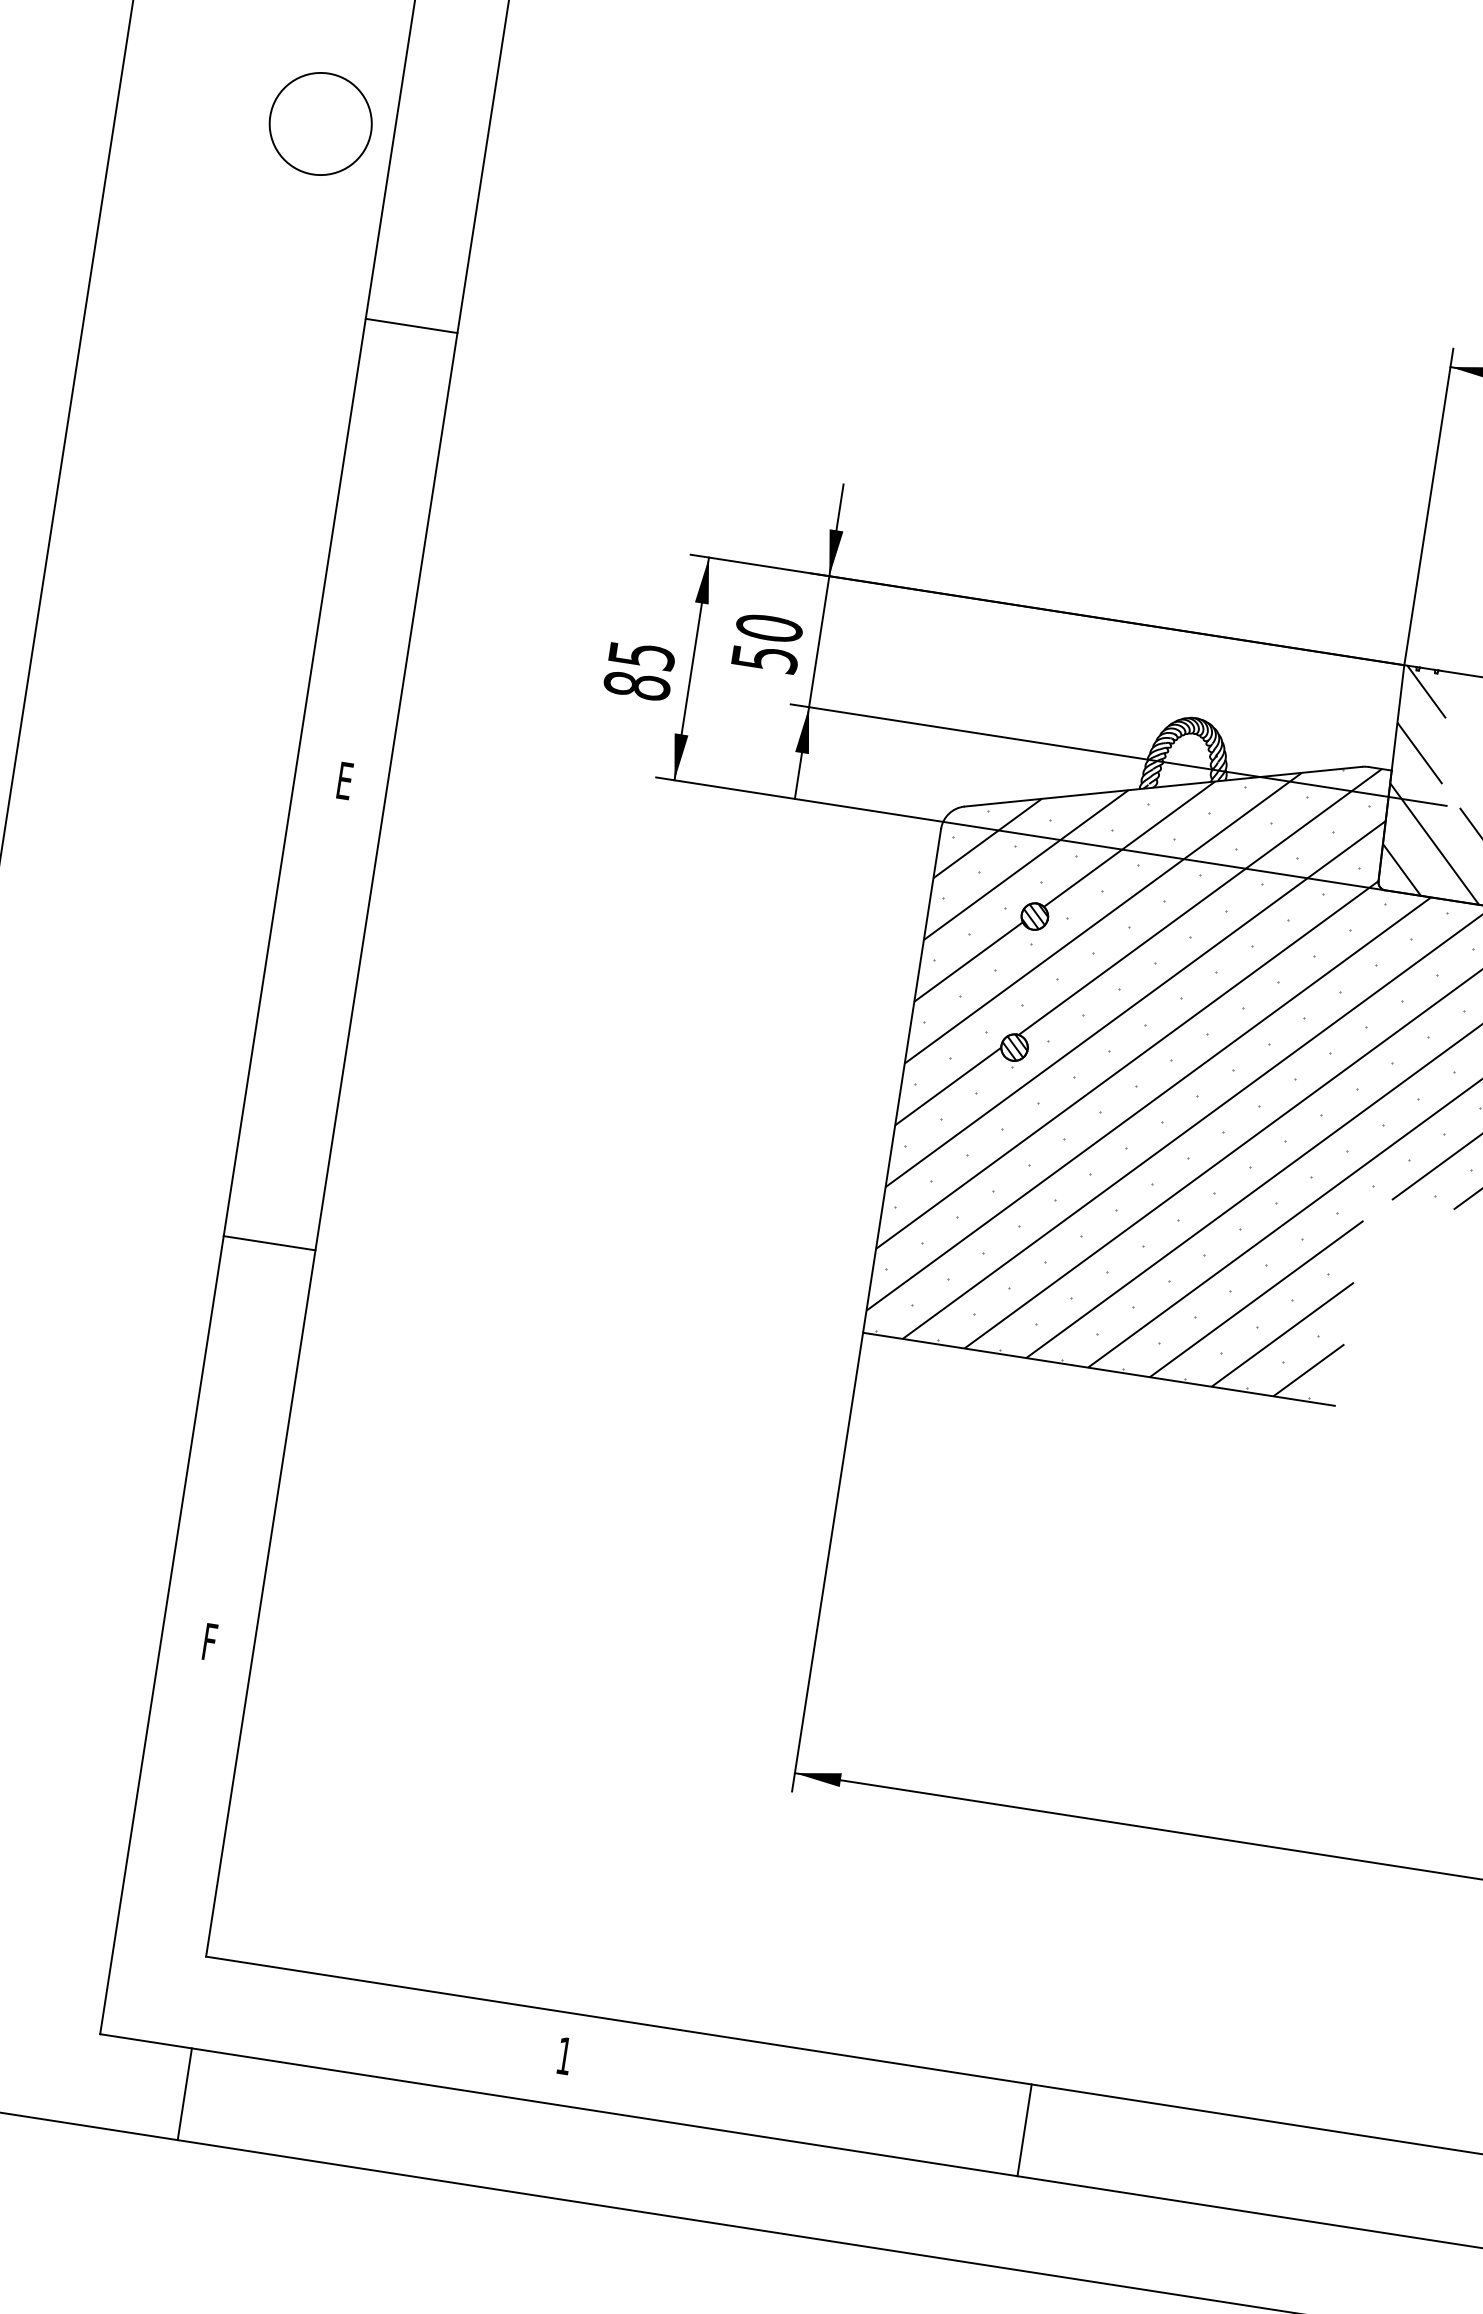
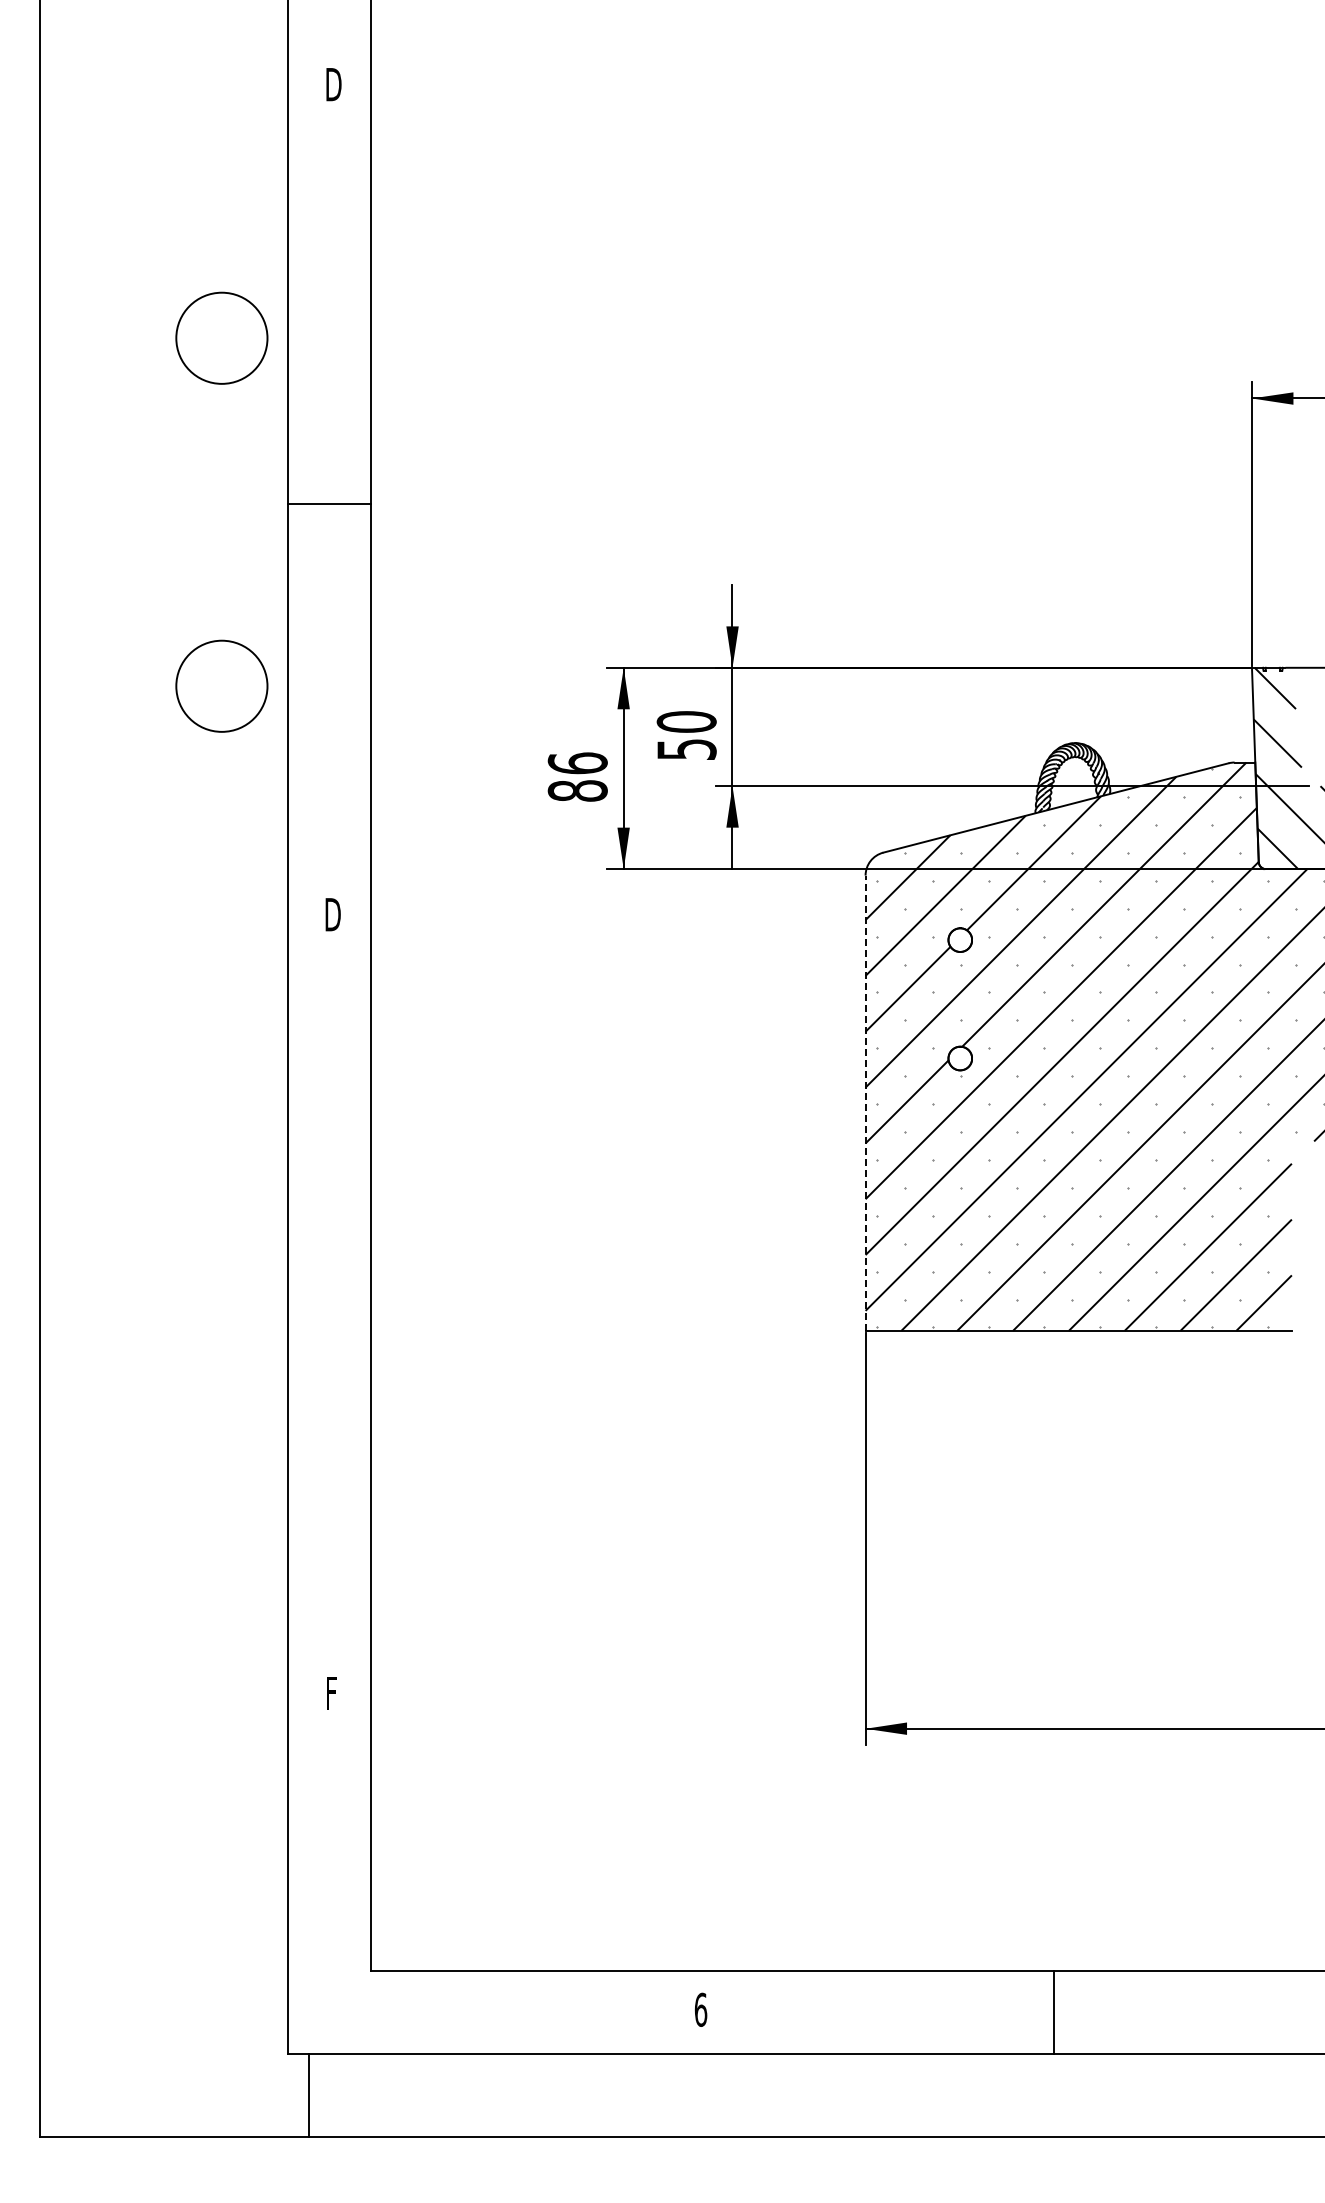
circle: (260, 508) -> (221, 685), added
text: (641, 655) -> (577, 763), 85 -> 86
text: (344, 780) -> (332, 914), E -> D
hatch: (1035, 915) -> (960, 939), removed
hatch: (1014, 1046) -> (960, 1057), removed
line: (901, 1081) -> (865, 1103), solid -> dashed
line: (269, 1242) -> (329, 1332), removed
text: (564, 2055) -> (700, 2009), 1 -> 6
line: (185, 2094) -> (309, 2095), moved
line: (1025, 2130) -> (1054, 2012), moved

